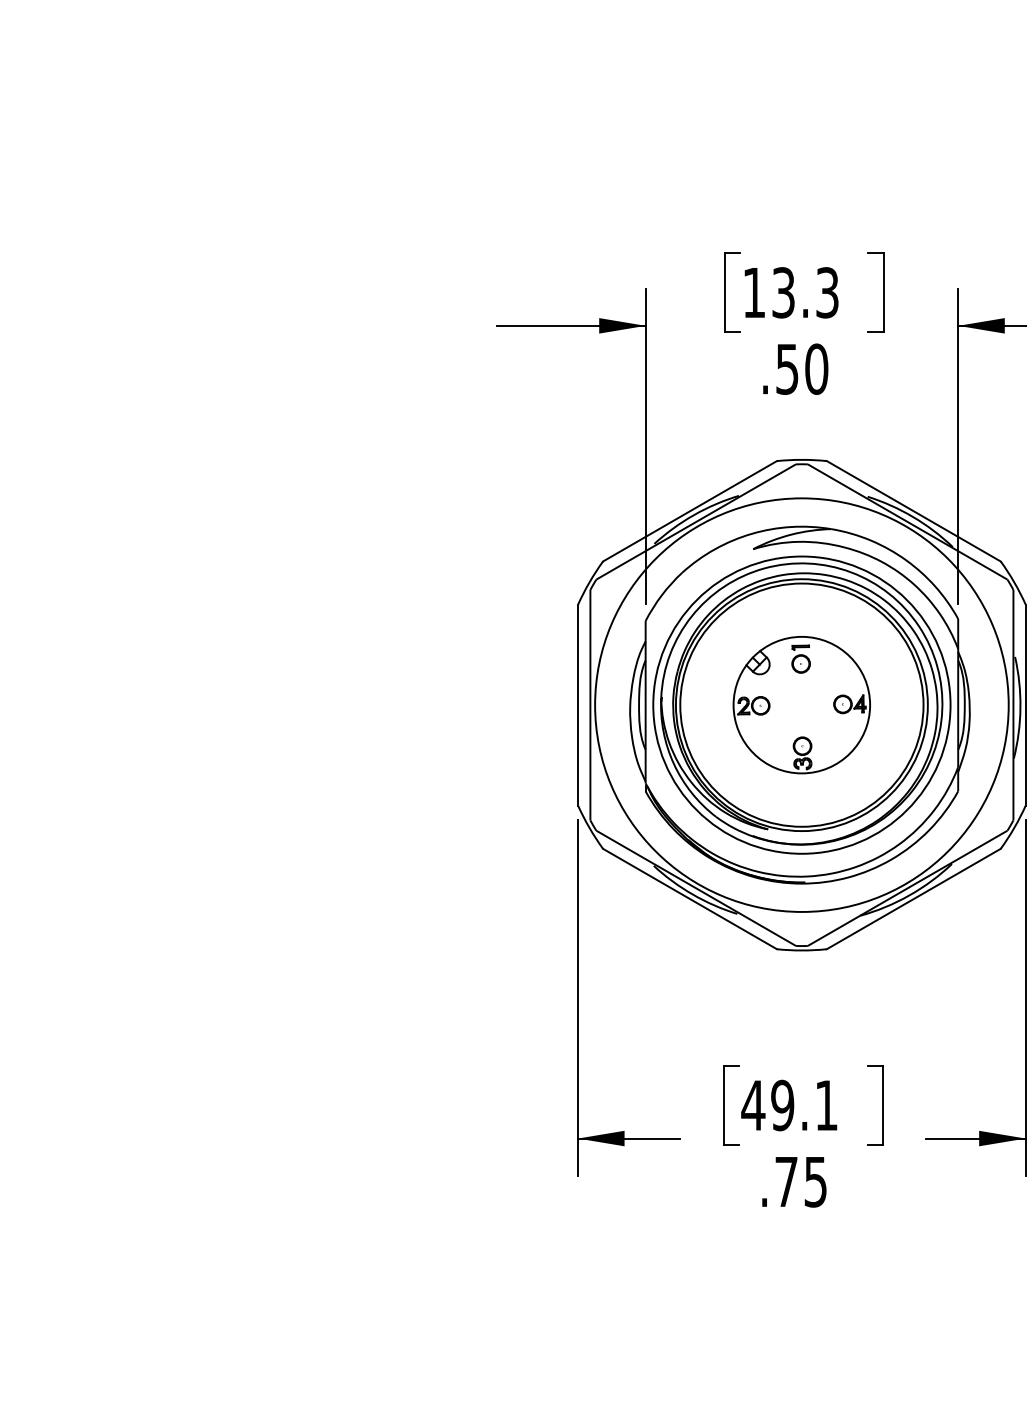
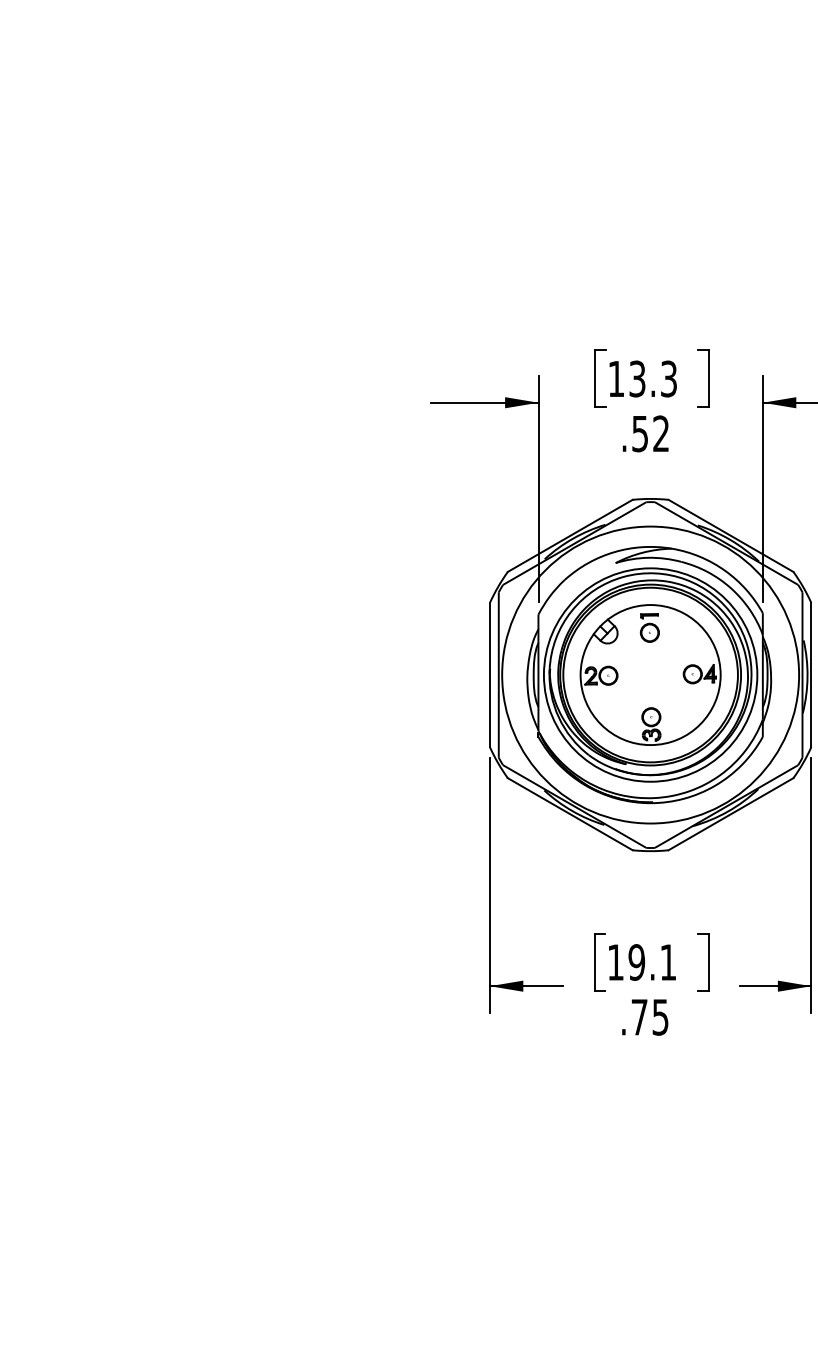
text: (817, 368) -> (661, 433), .50 -> .52
part: (801, 704) -> (650, 674), size x1.43
text: (752, 1105) -> (615, 962), 49.1 -> 19.1

